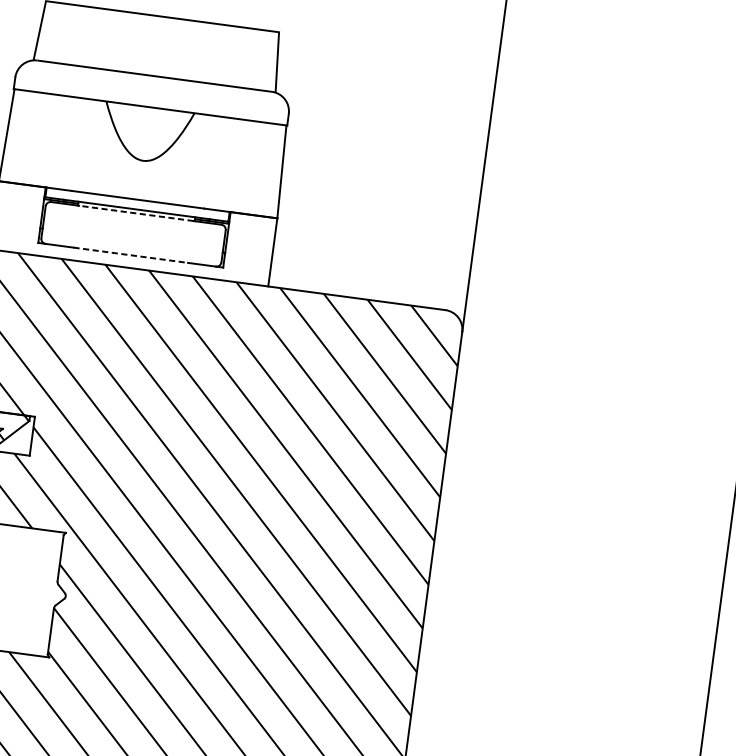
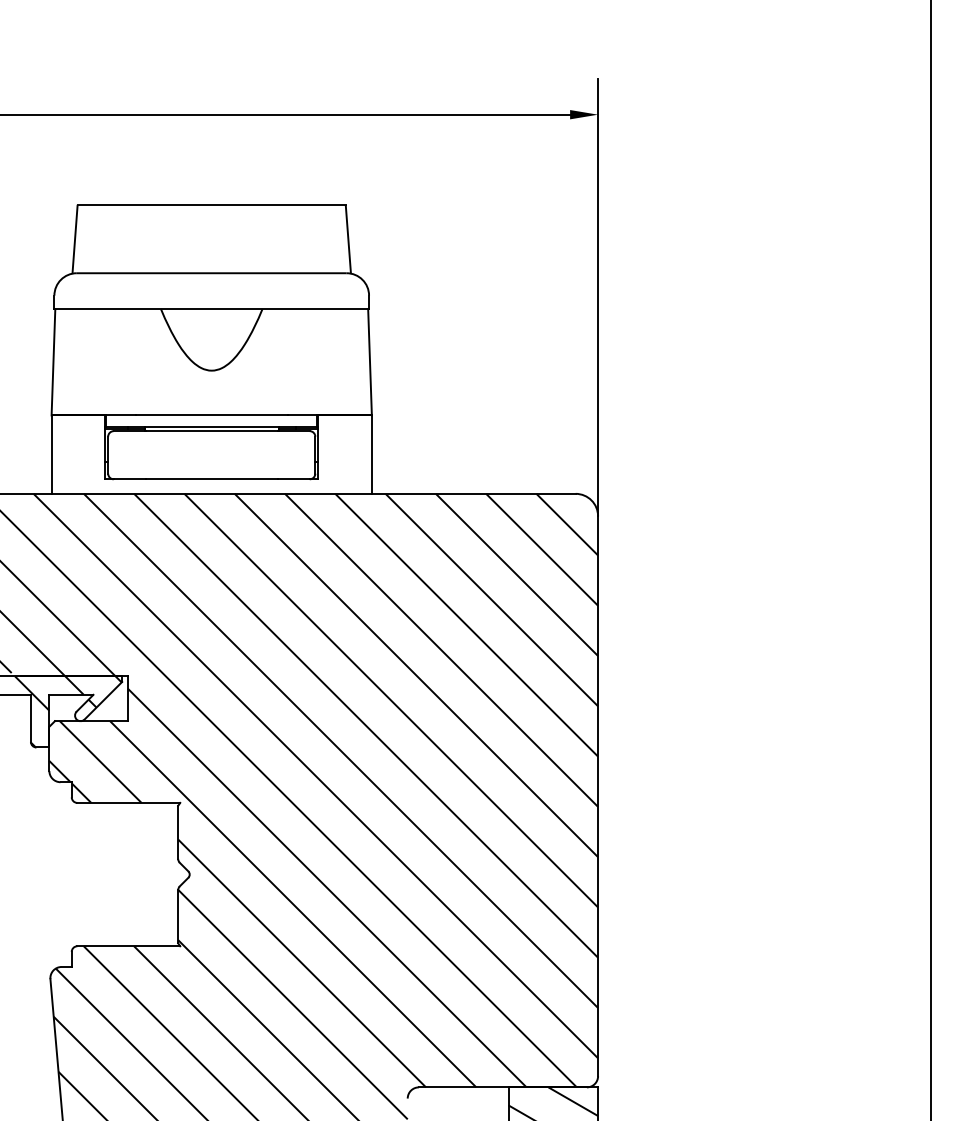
line: (136, 213) -> (211, 431), dashed -> solid
line: (130, 255) -> (211, 479), dashed -> solid

